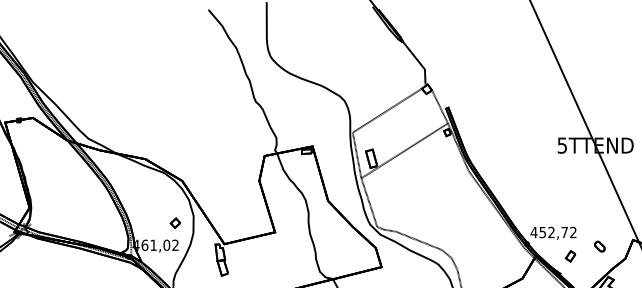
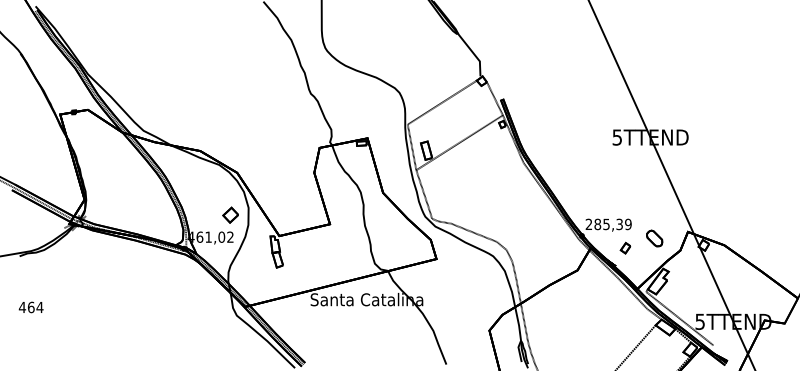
part: (174, 222) -> (229, 214), size x1.6
text: (553, 232) -> (608, 224), 452,72 -> 285,39
part: (599, 246) -> (654, 238), size x1.6

